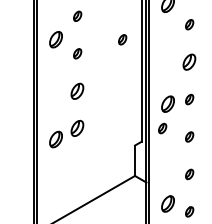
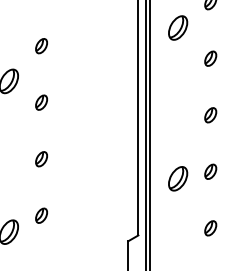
part: (122, 39) -> (109, 81), removed
part: (189, 61) -> (210, 114), size x0.62
part: (77, 90) -> (41, 158), size x0.62
part: (77, 128) -> (41, 215), size x0.62
part: (162, 128) -> (169, 215), removed

